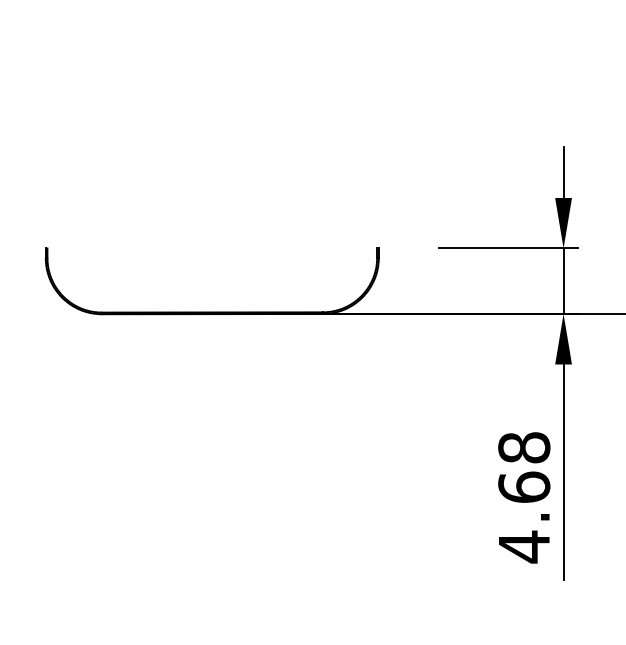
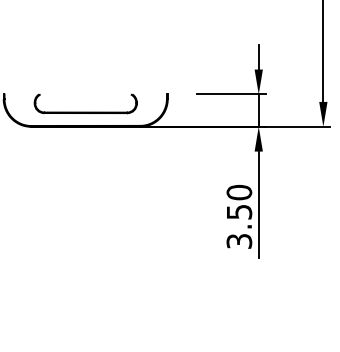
part: (211, 283) -> (85, 111), added
text: (524, 496) -> (239, 216), 4.68 -> 3.50

